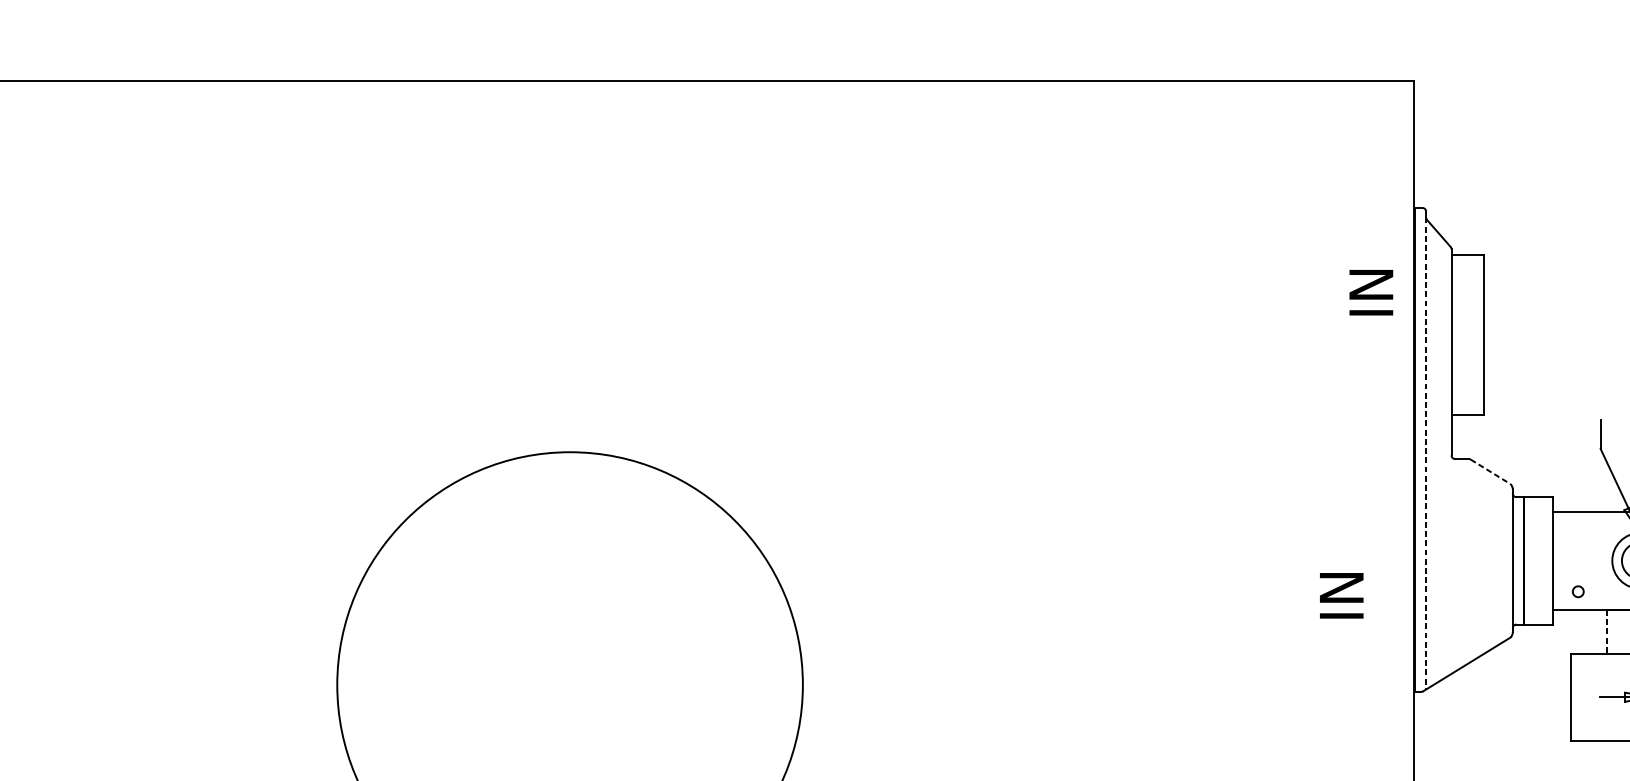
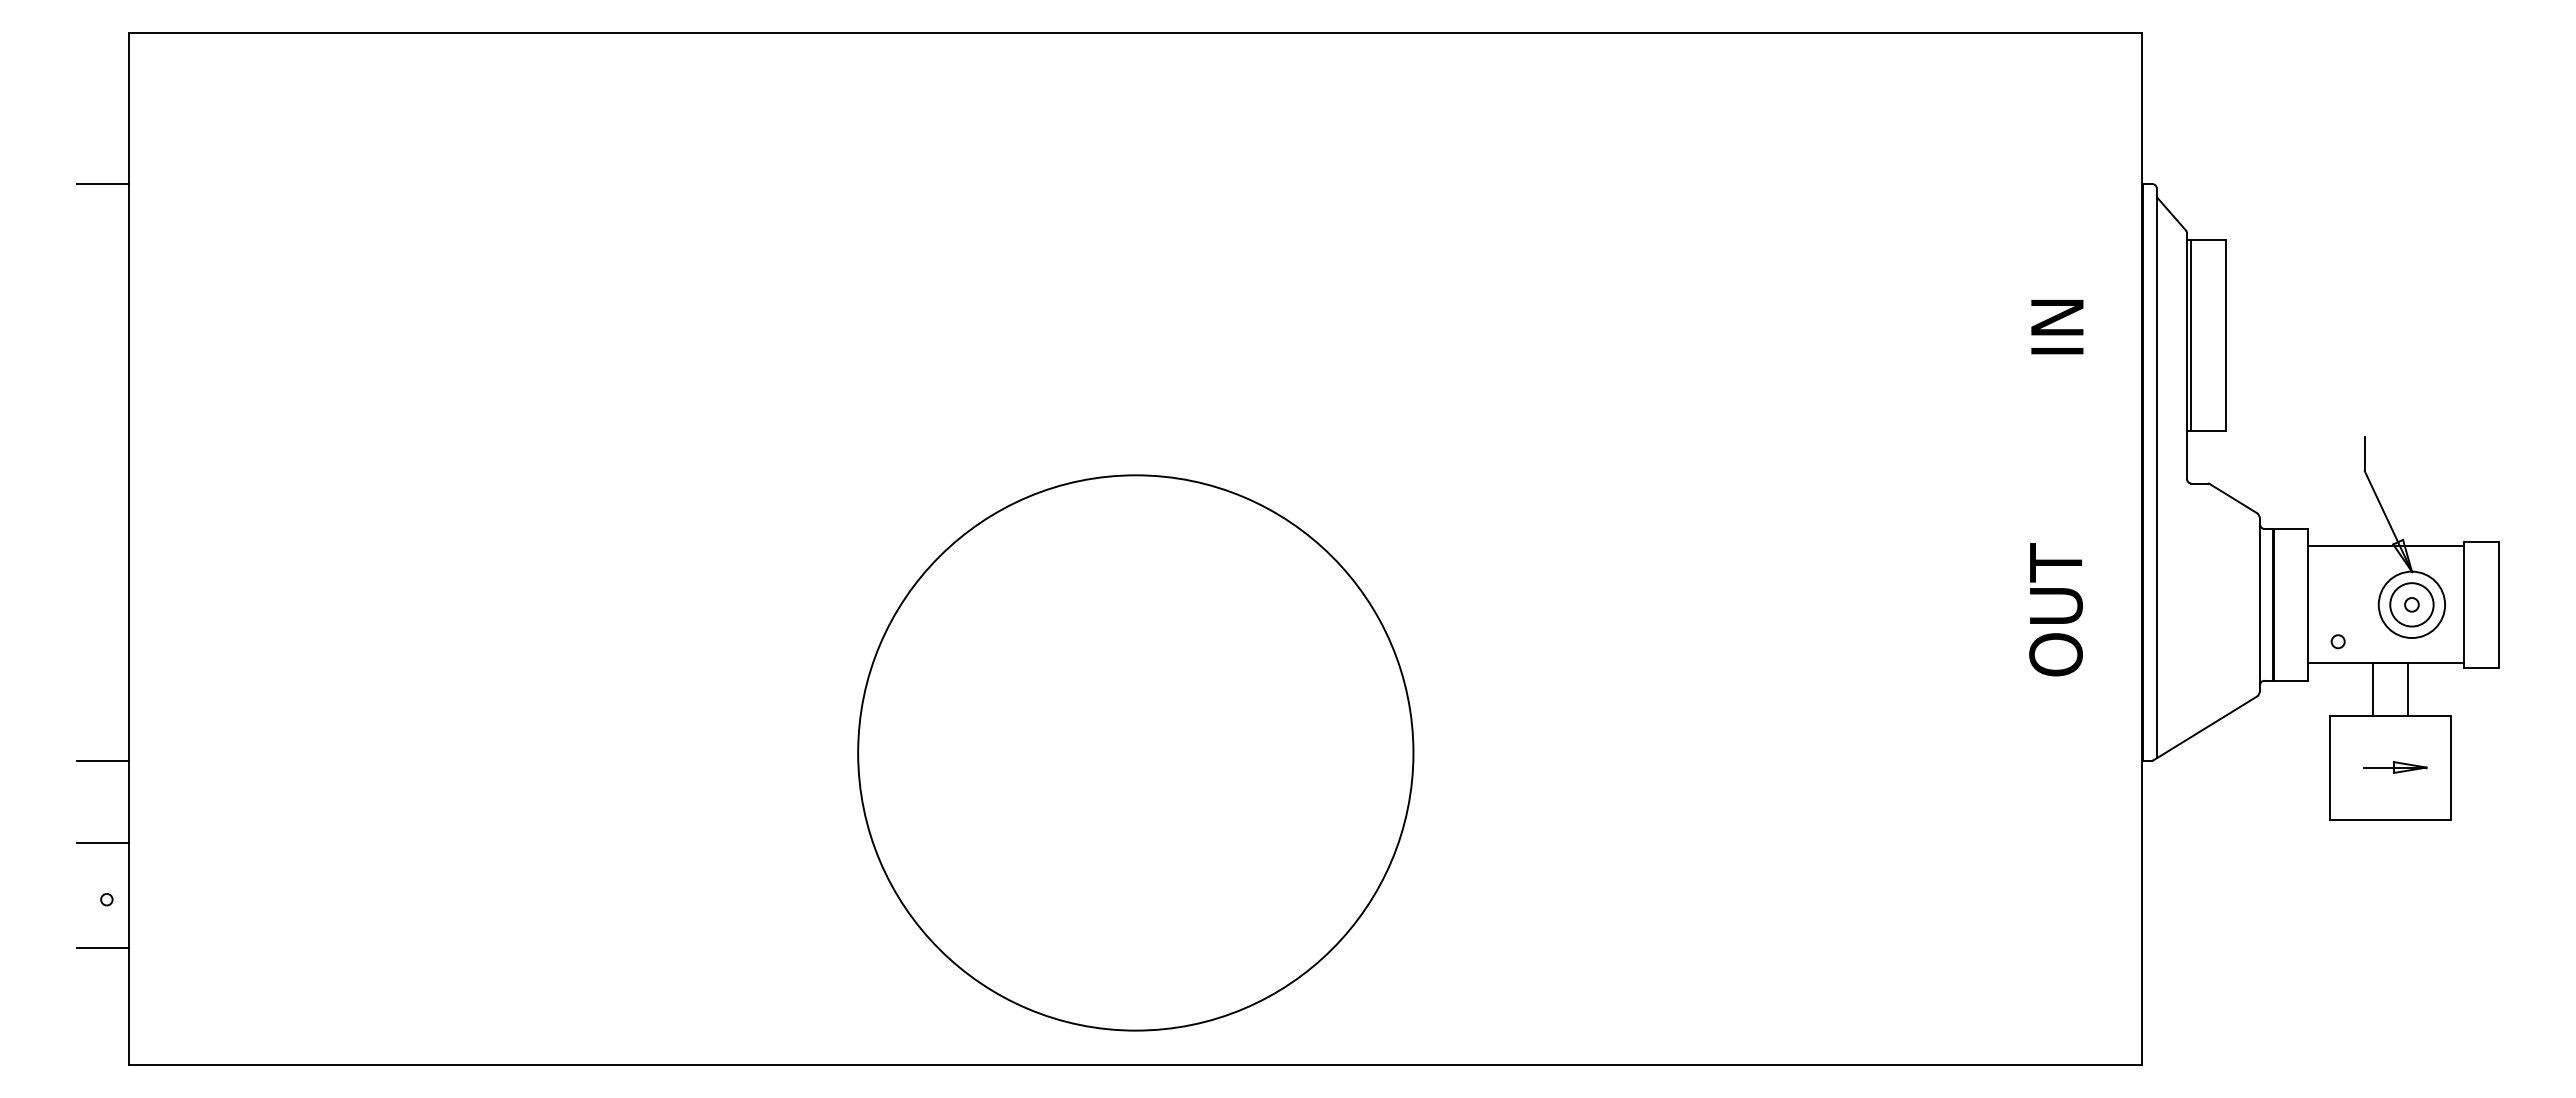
text: (1371, 293) -> (2057, 327), moved
line: (1455, 334) -> (2191, 335), added
line: (1425, 454) -> (2156, 477), dashed -> solid
line: (1490, 471) -> (2233, 498), dashed -> solid
text: (1342, 564) -> (2056, 609), IN -> OUT
line: (1607, 631) -> (2372, 689), dashed -> solid

